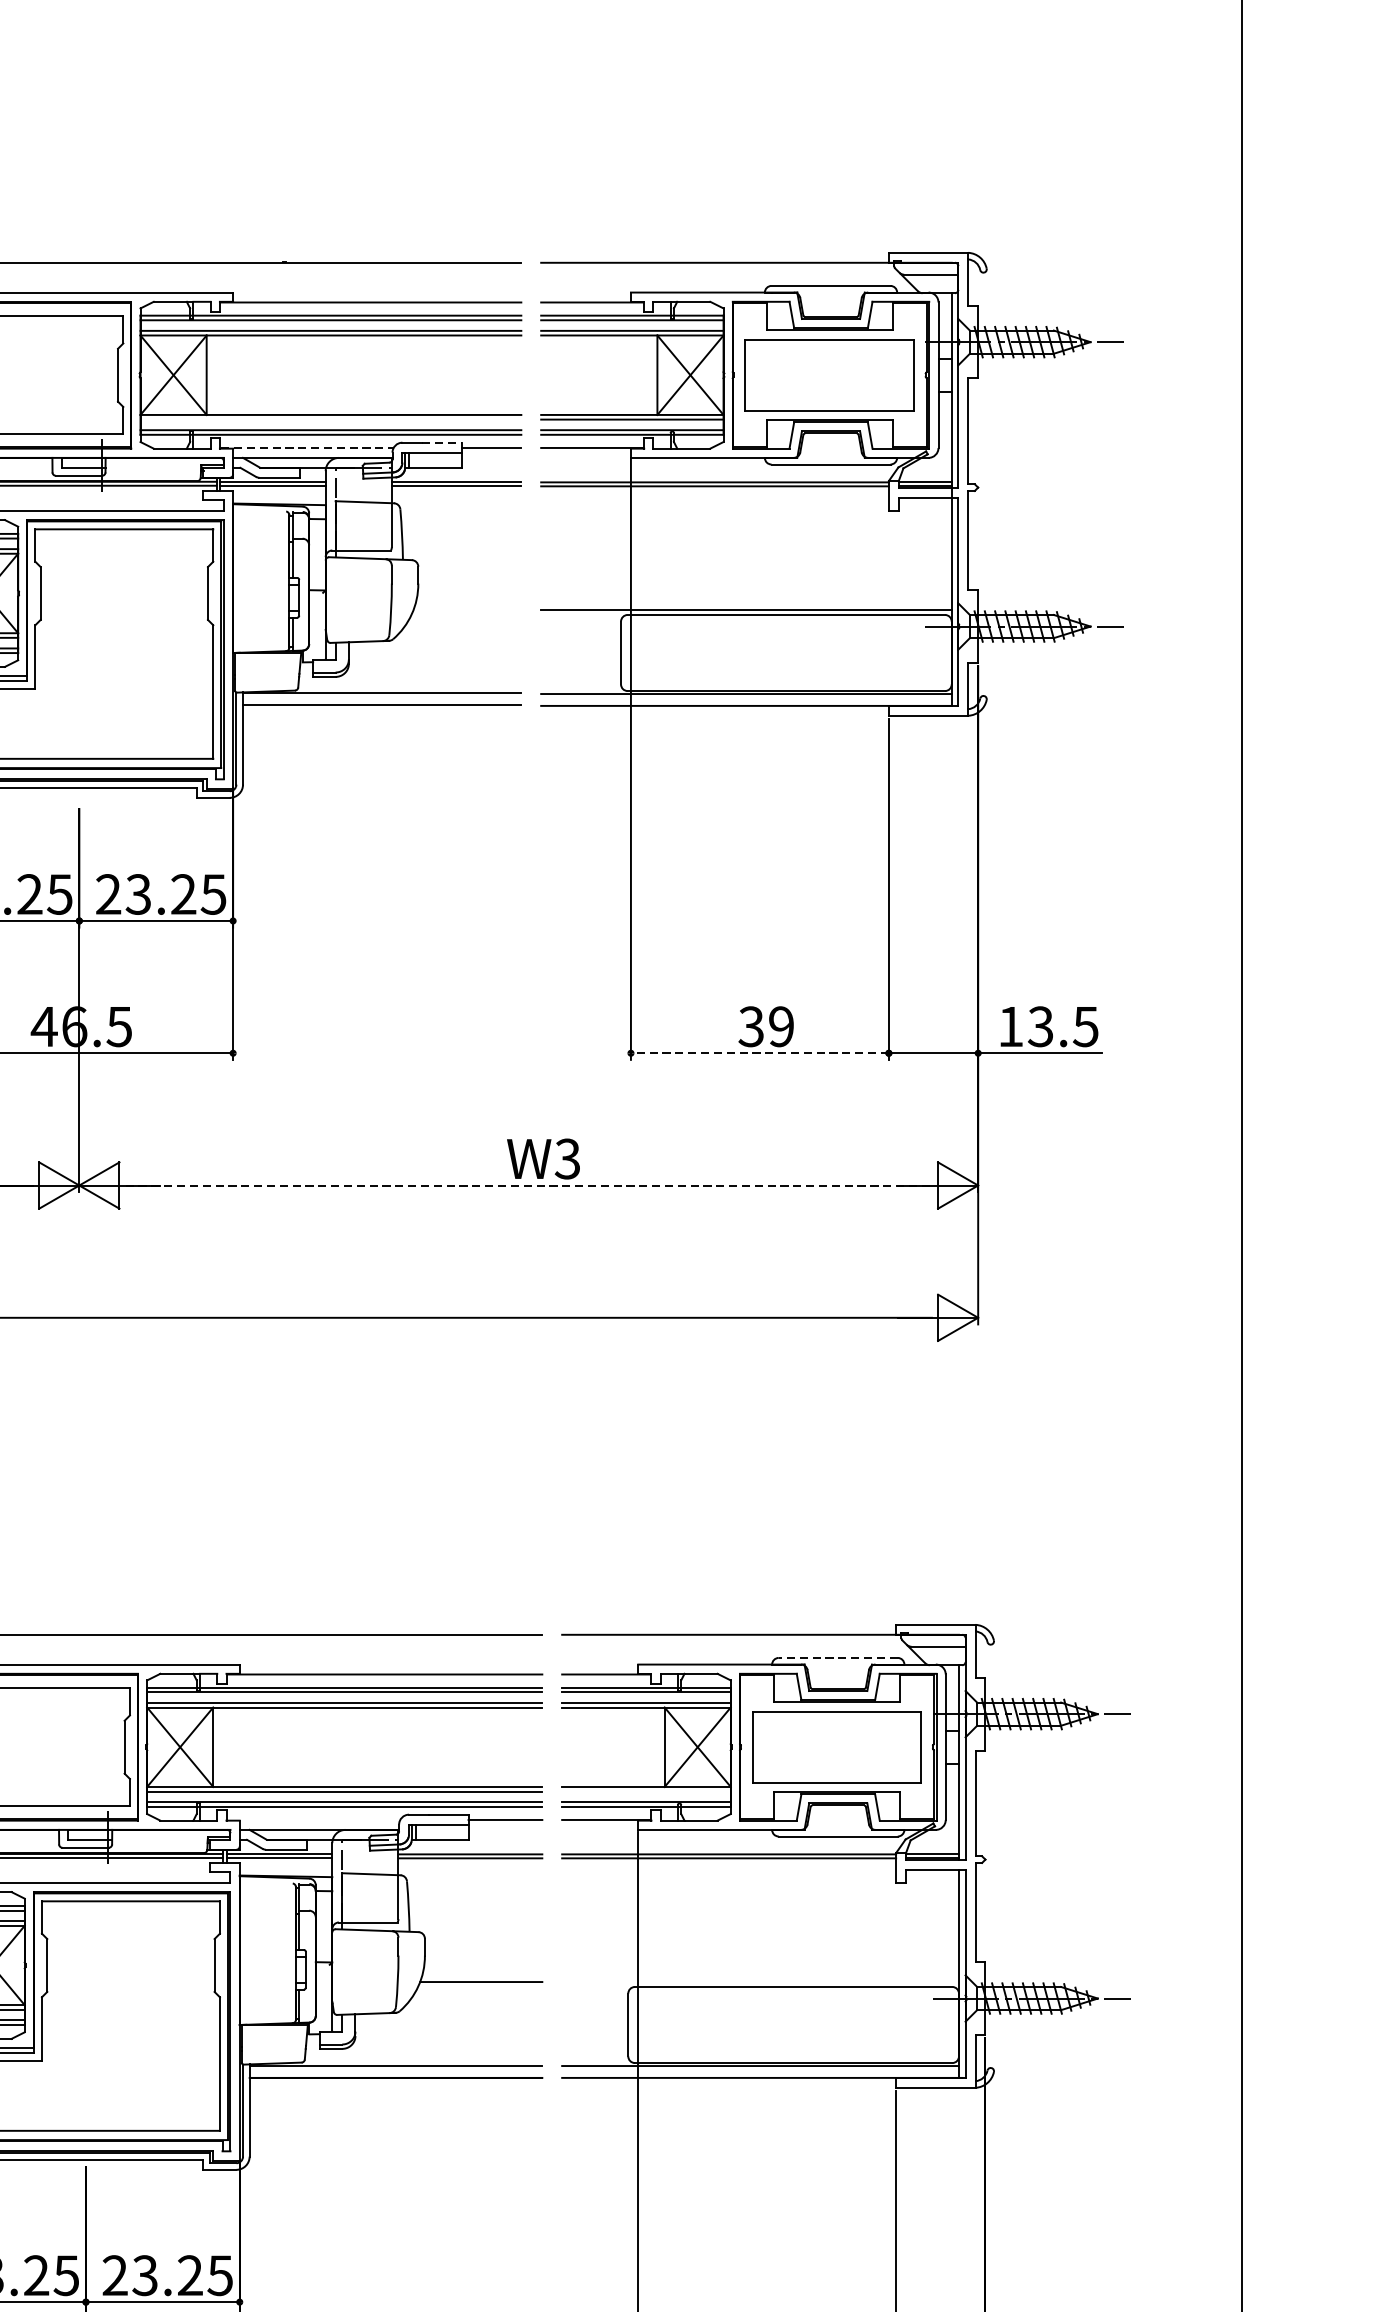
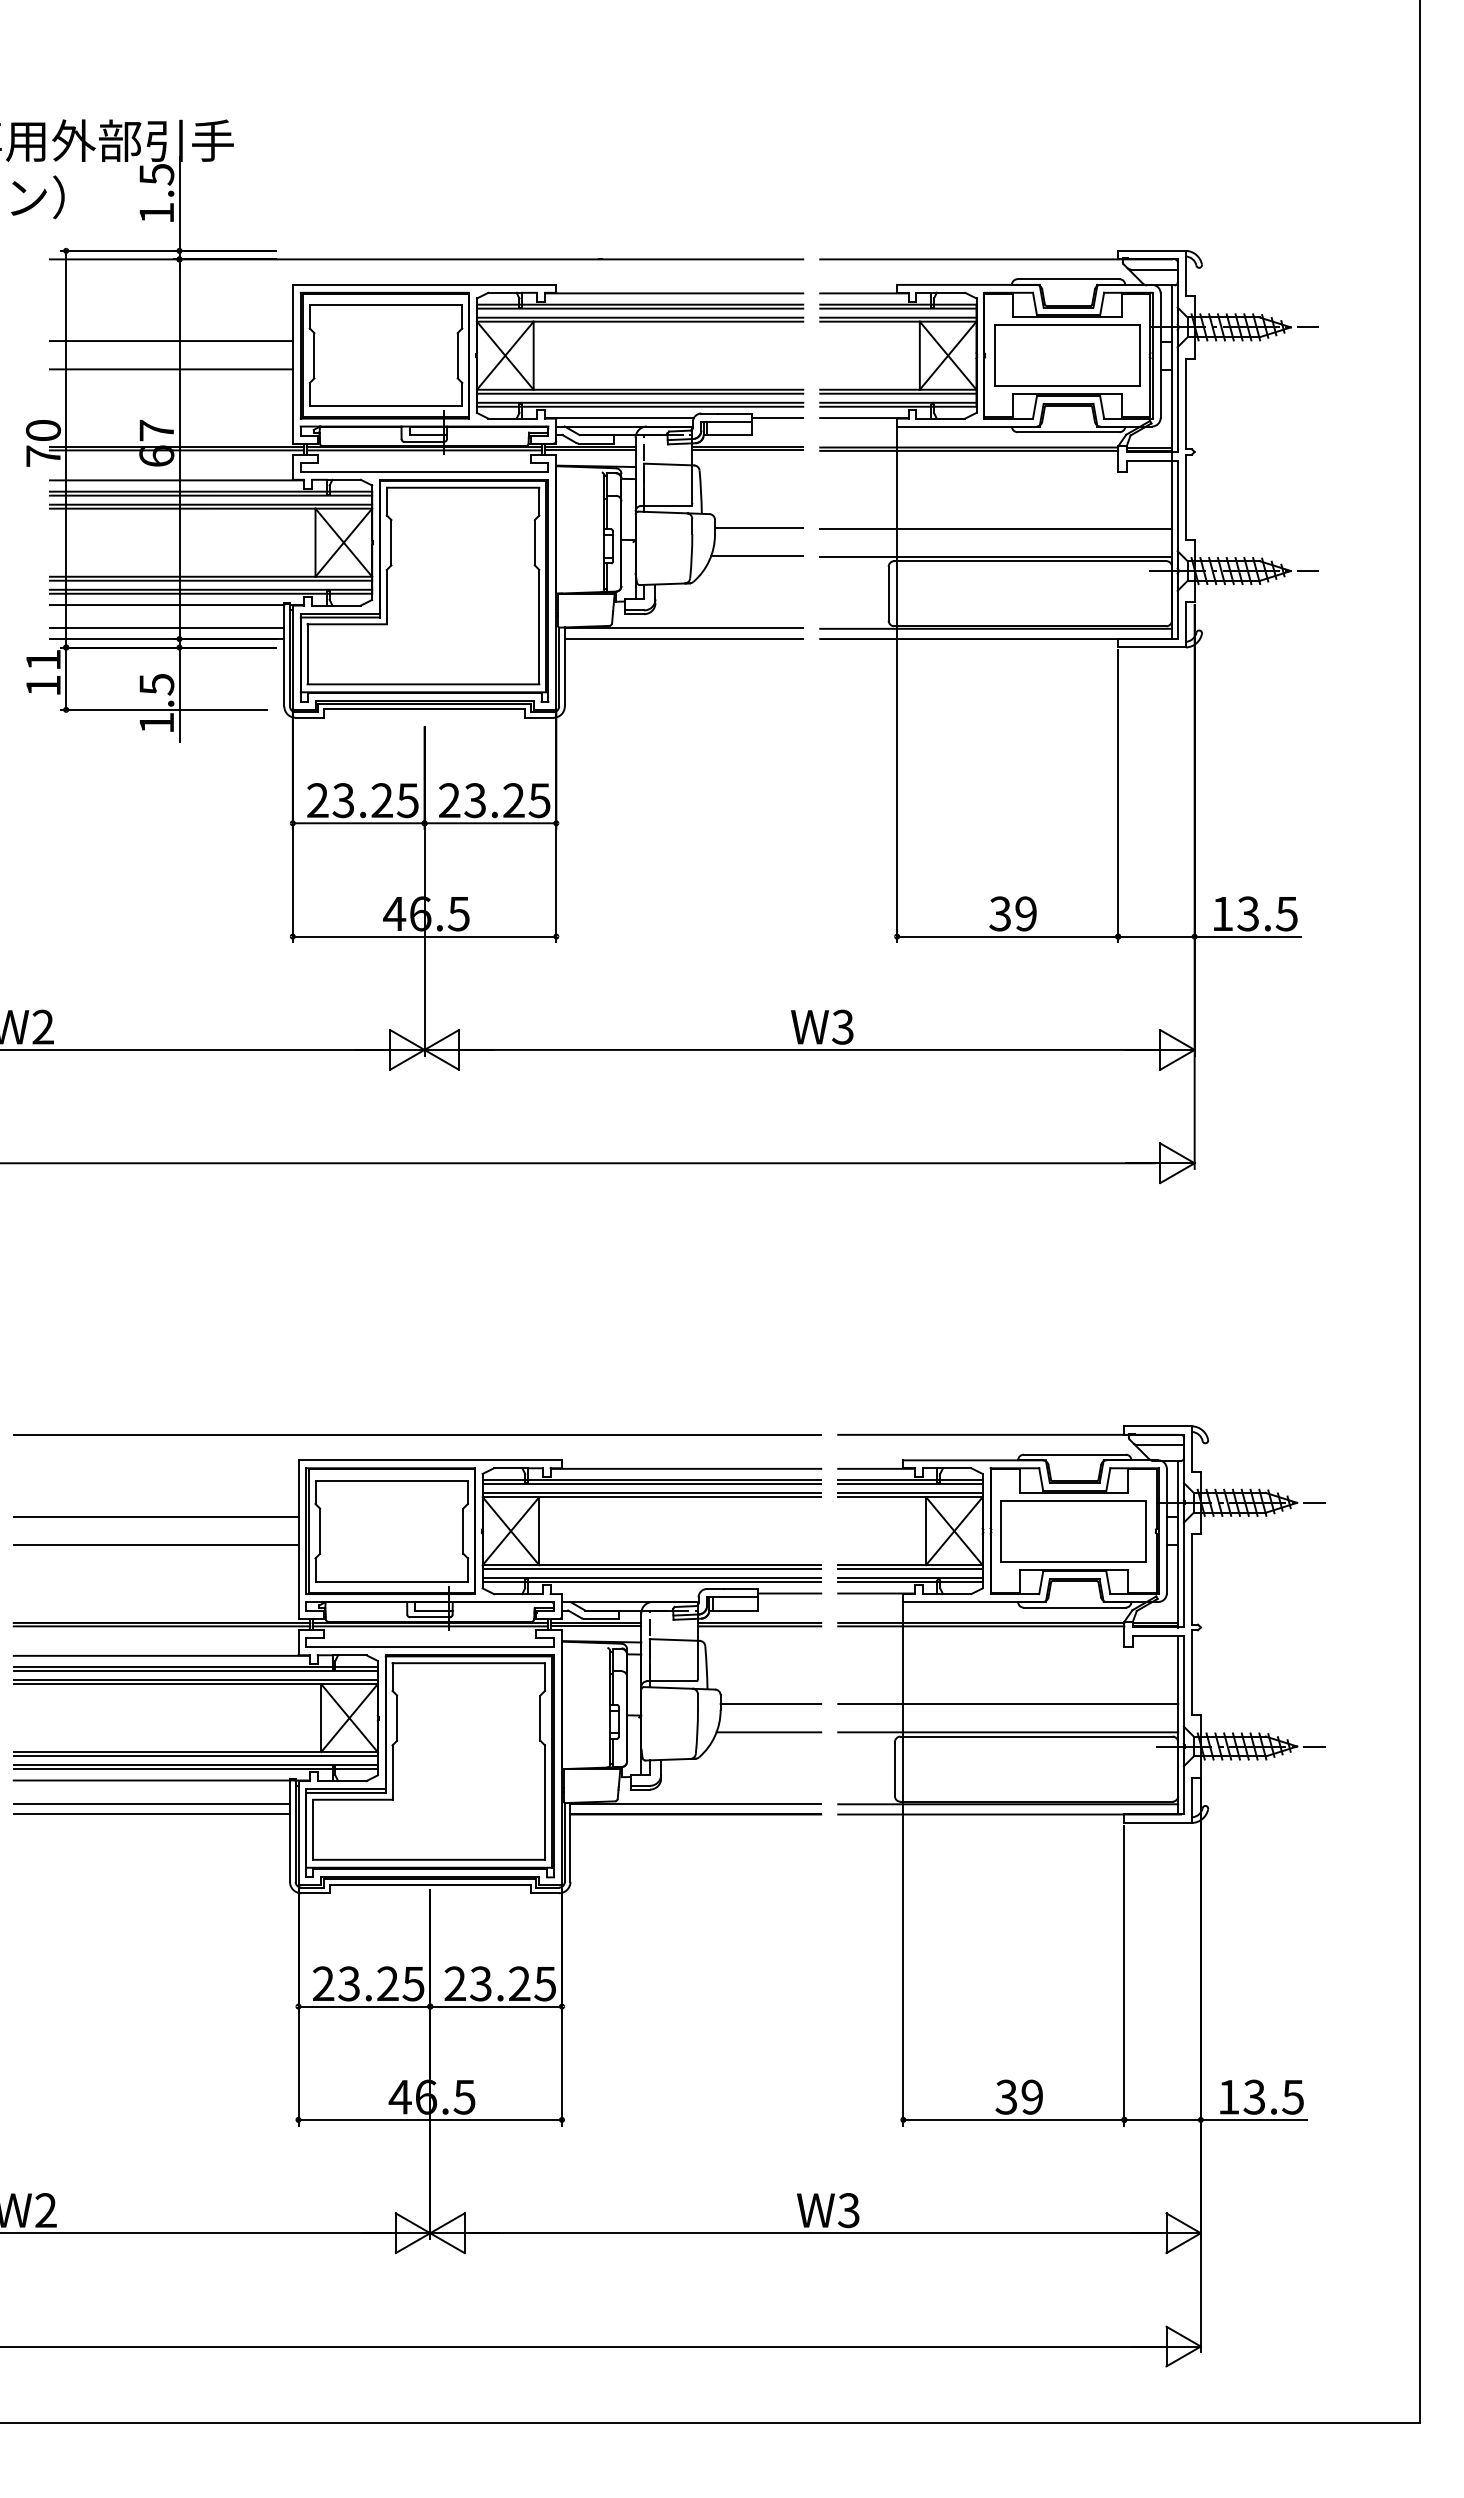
line: (330, 419) -> (639, 393), added
line: (442, 442) -> (735, 413), dashed -> solid
line: (306, 448) -> (619, 418), dashed -> solid
line: (469, 576) -> (758, 528), added
line: (745, 576) -> (995, 528), added
line: (466, 609) -> (756, 556), added
line: (759, 1053) -> (1007, 936), dashed -> solid
line: (529, 1185) -> (810, 1049), dashed -> solid
line: (837, 1657) -> (1074, 1454), dashed -> solid
line: (646, 1791) -> (910, 1569), added
line: (483, 1949) -> (770, 1704), added
line: (760, 1949) -> (1008, 1704), added
line: (760, 1982) -> (1008, 1732), added

